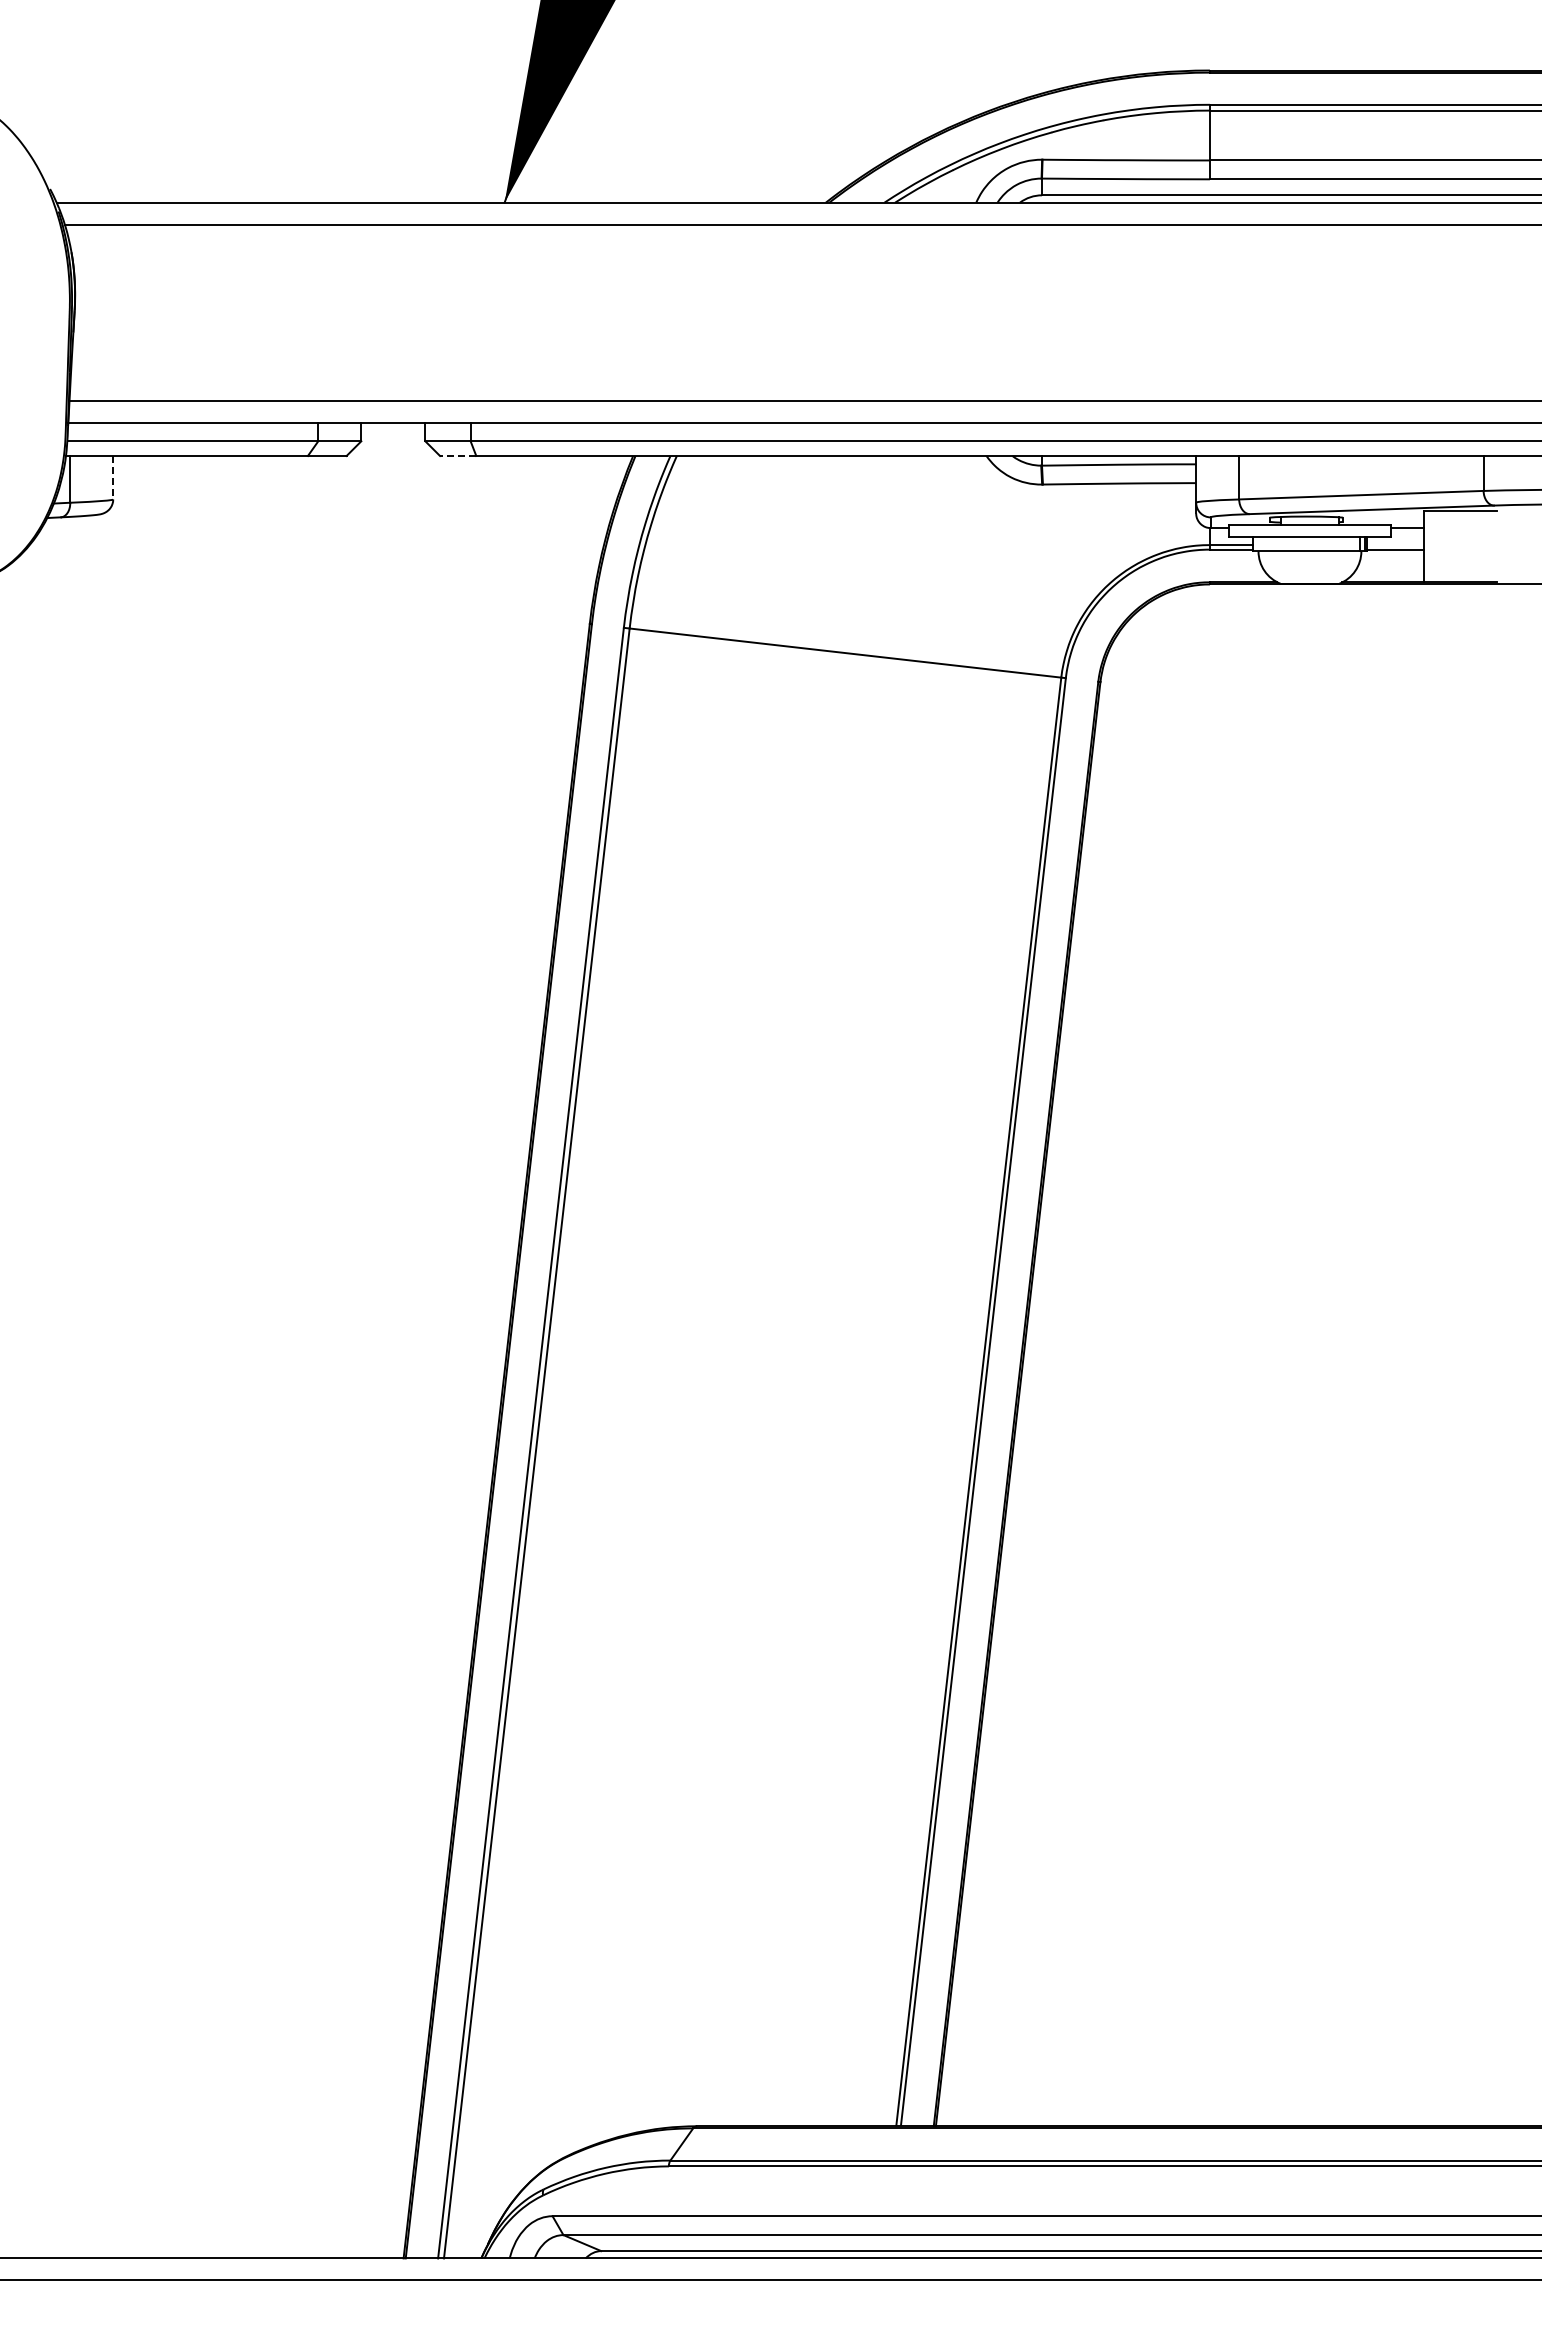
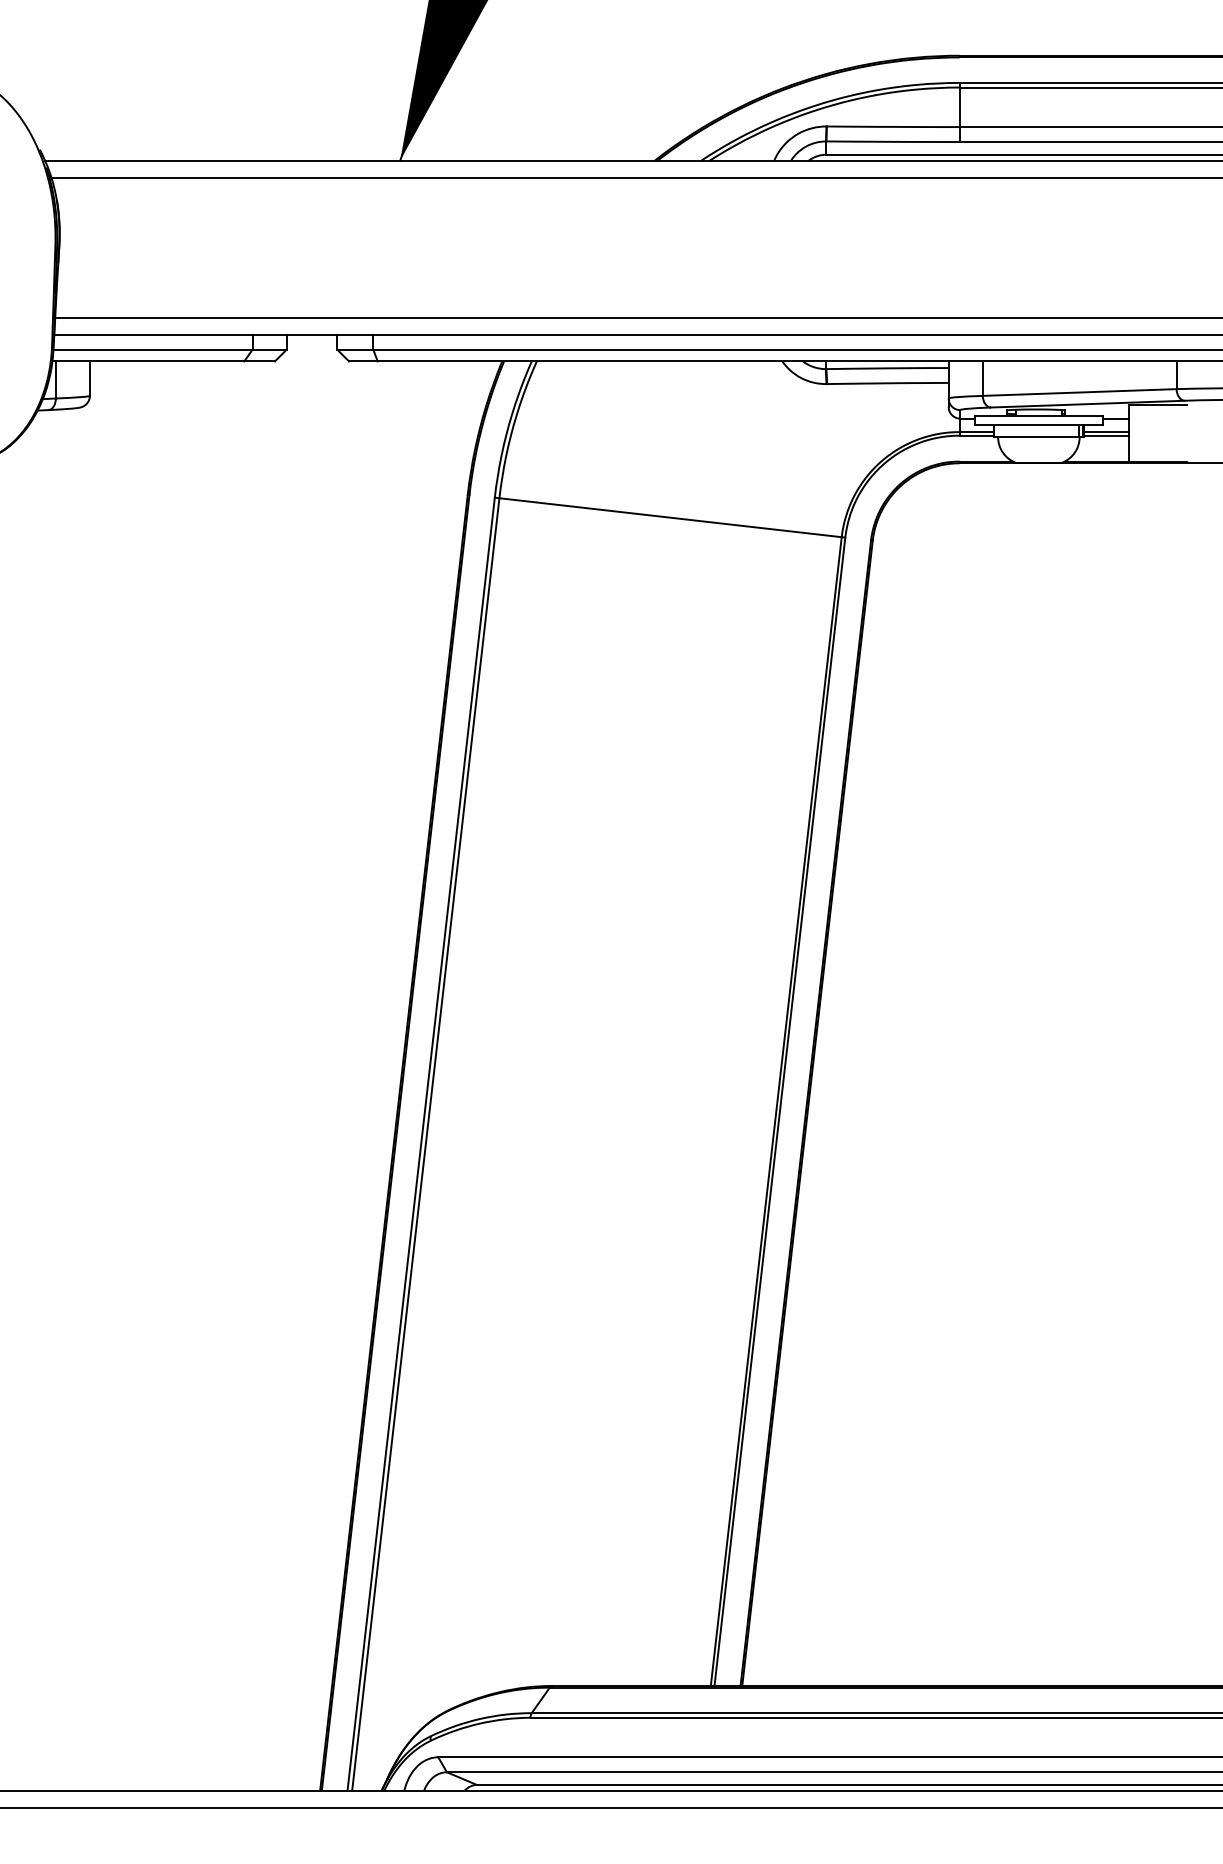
line: (457, 455) -> (362, 361), dashed -> solid
line: (113, 477) -> (90, 378), dashed -> solid
line: (1394, 545) -> (1105, 432), added

